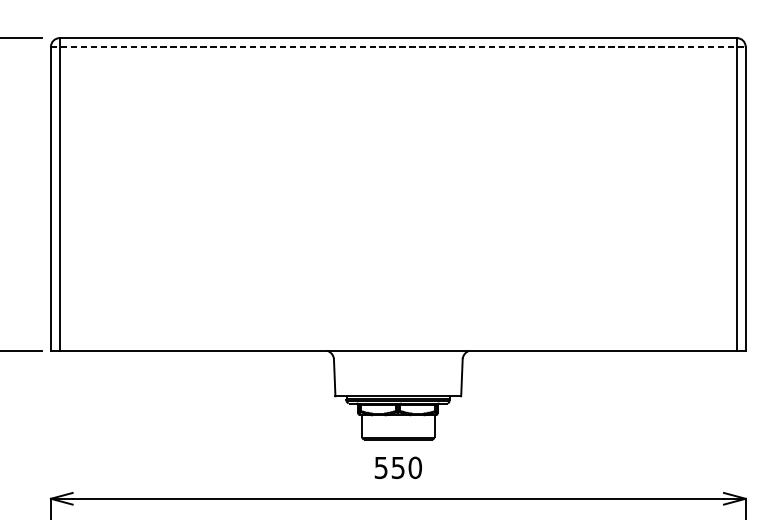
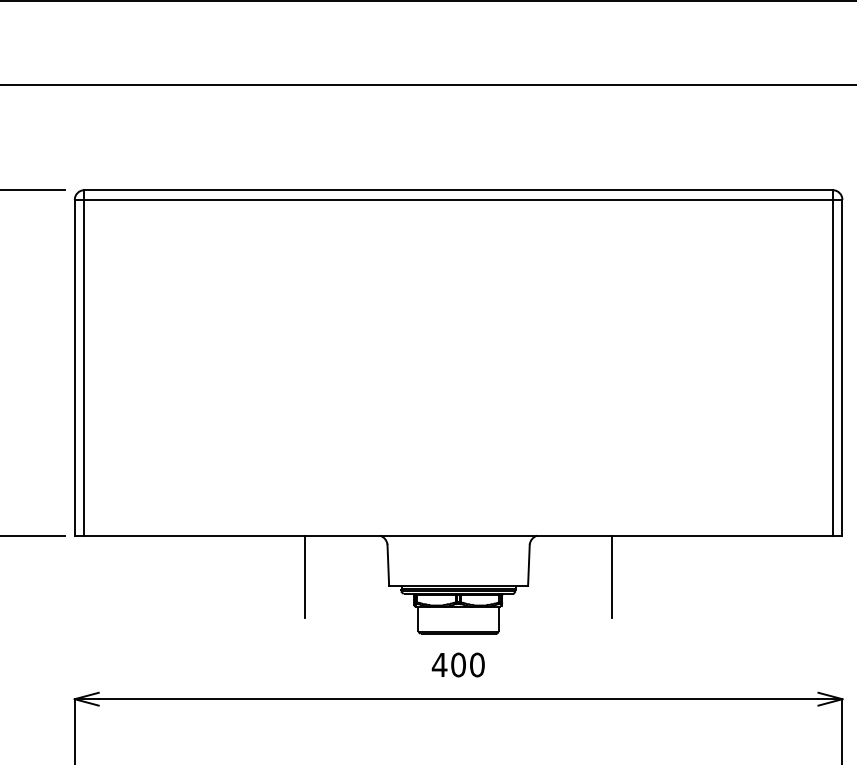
line: (398, 46) -> (458, 199), dashed -> solid
line: (258, 387) -> (304, 576), added
line: (536, 387) -> (611, 576), added
text: (389, 467) -> (448, 664), 550 -> 400

